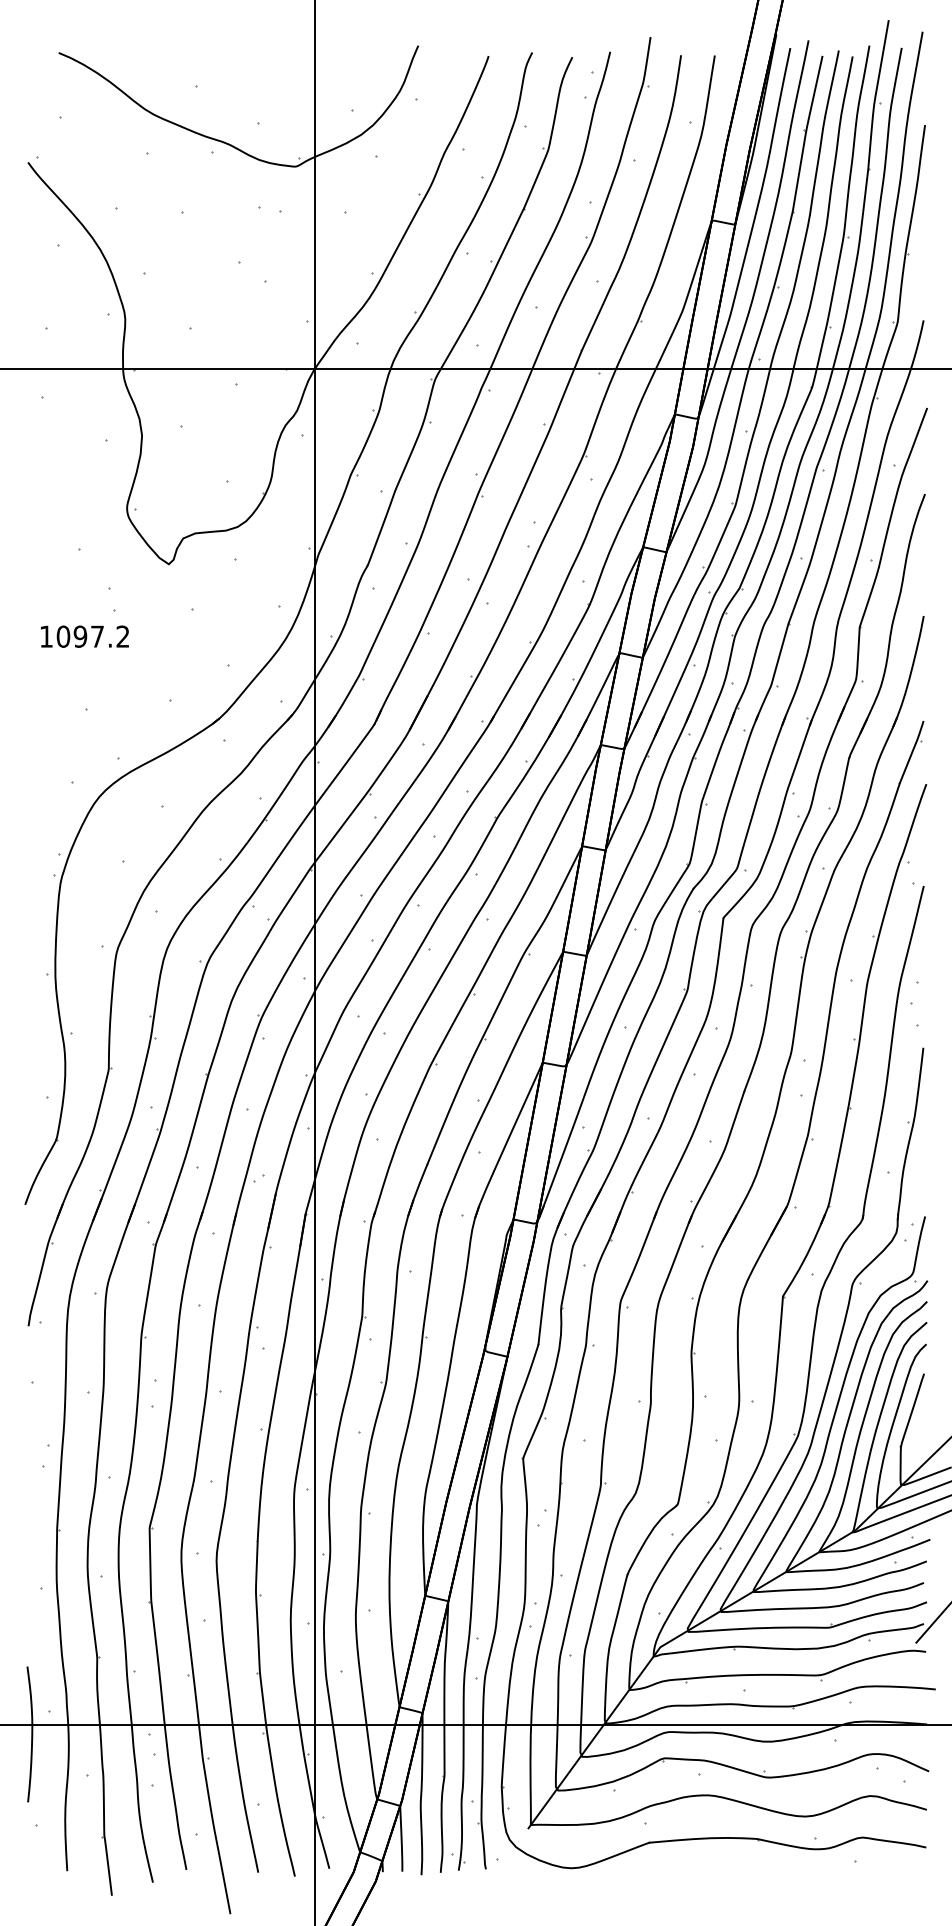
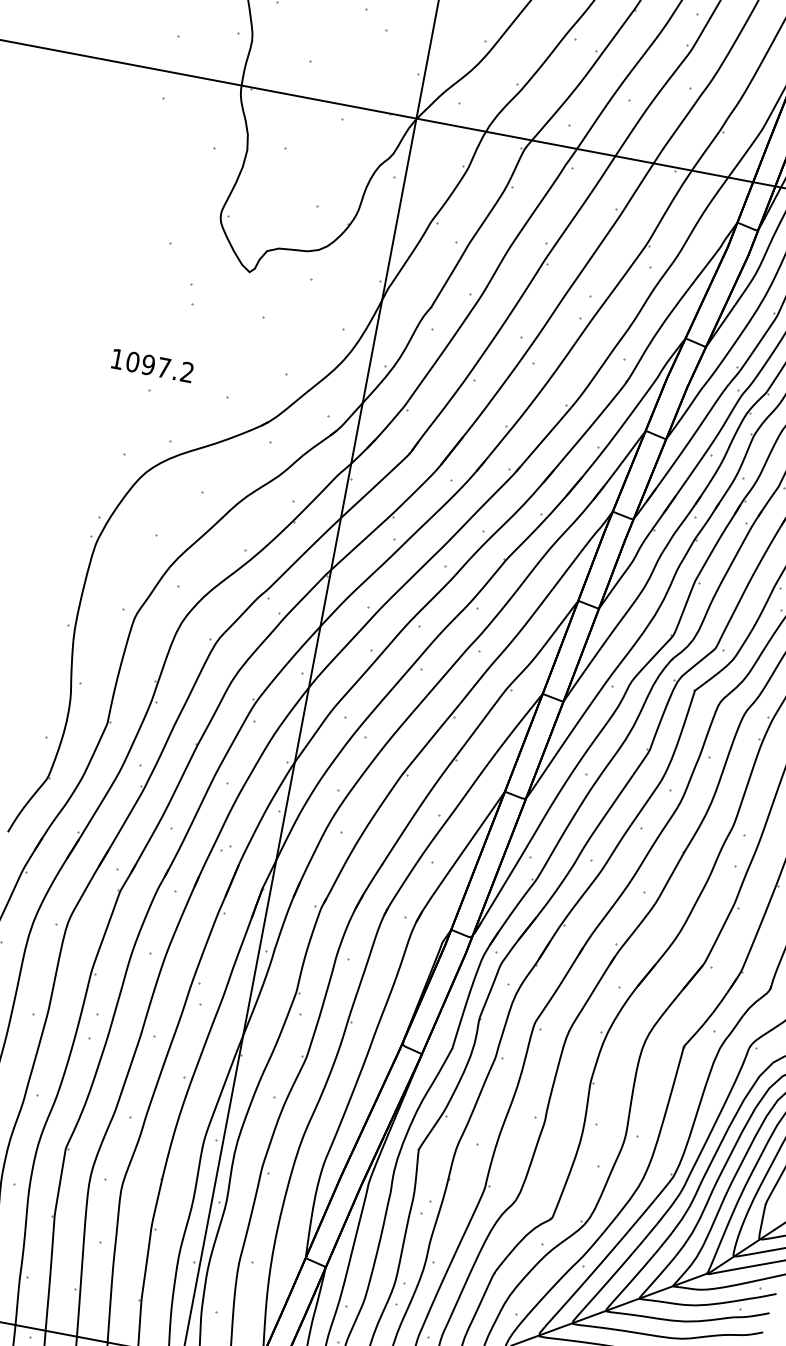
text: (84, 636) -> (152, 365), moved

